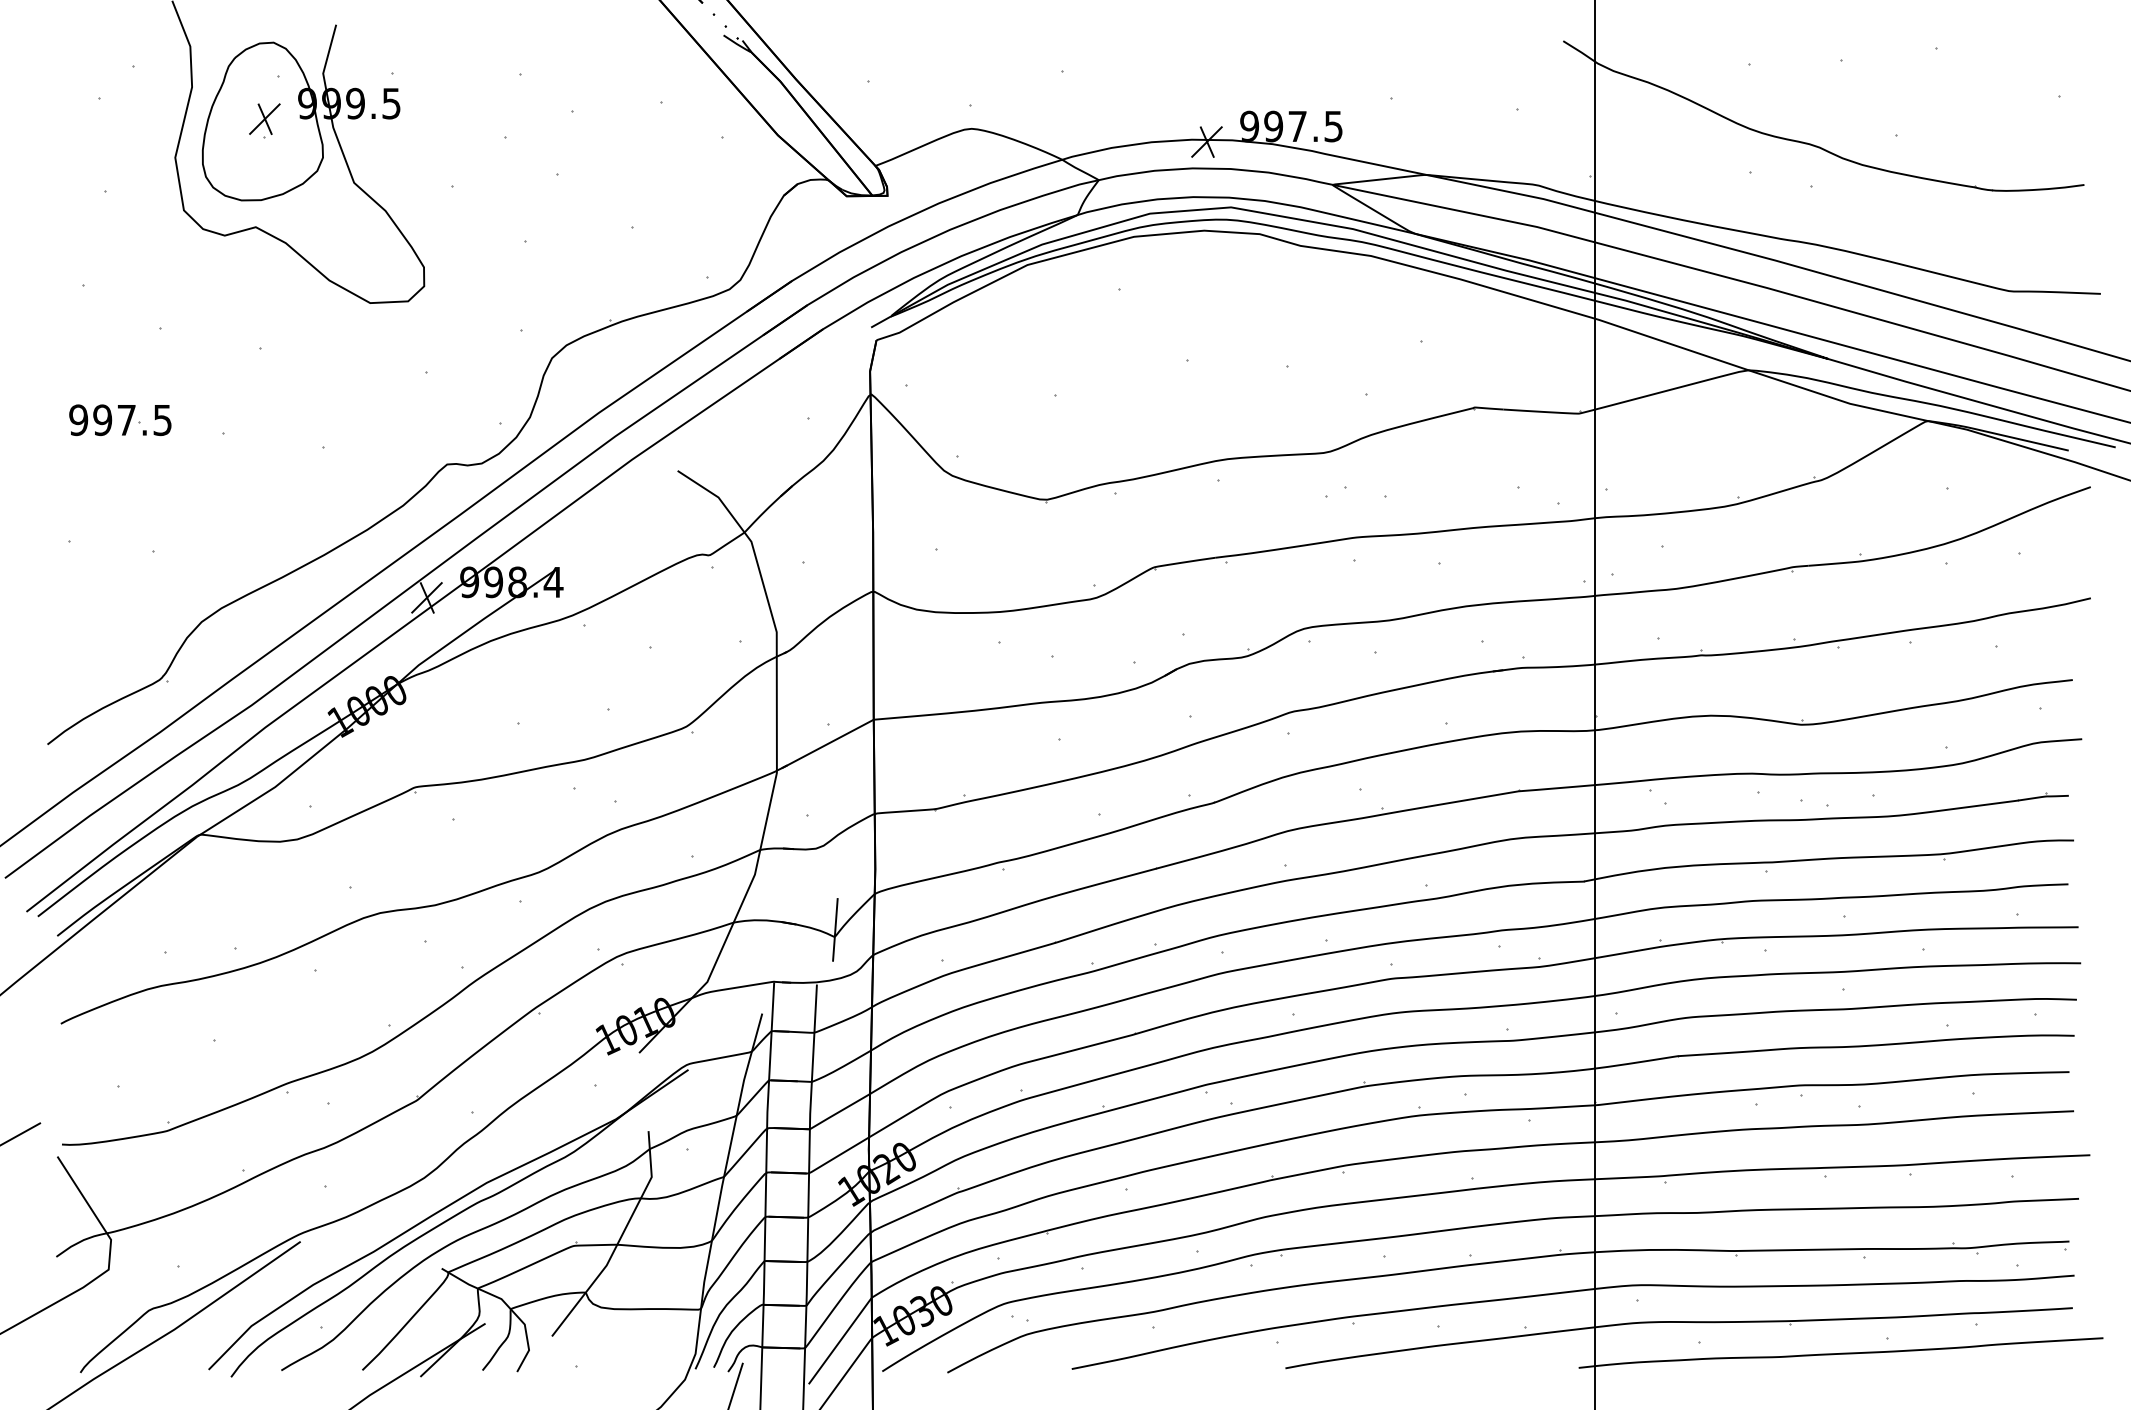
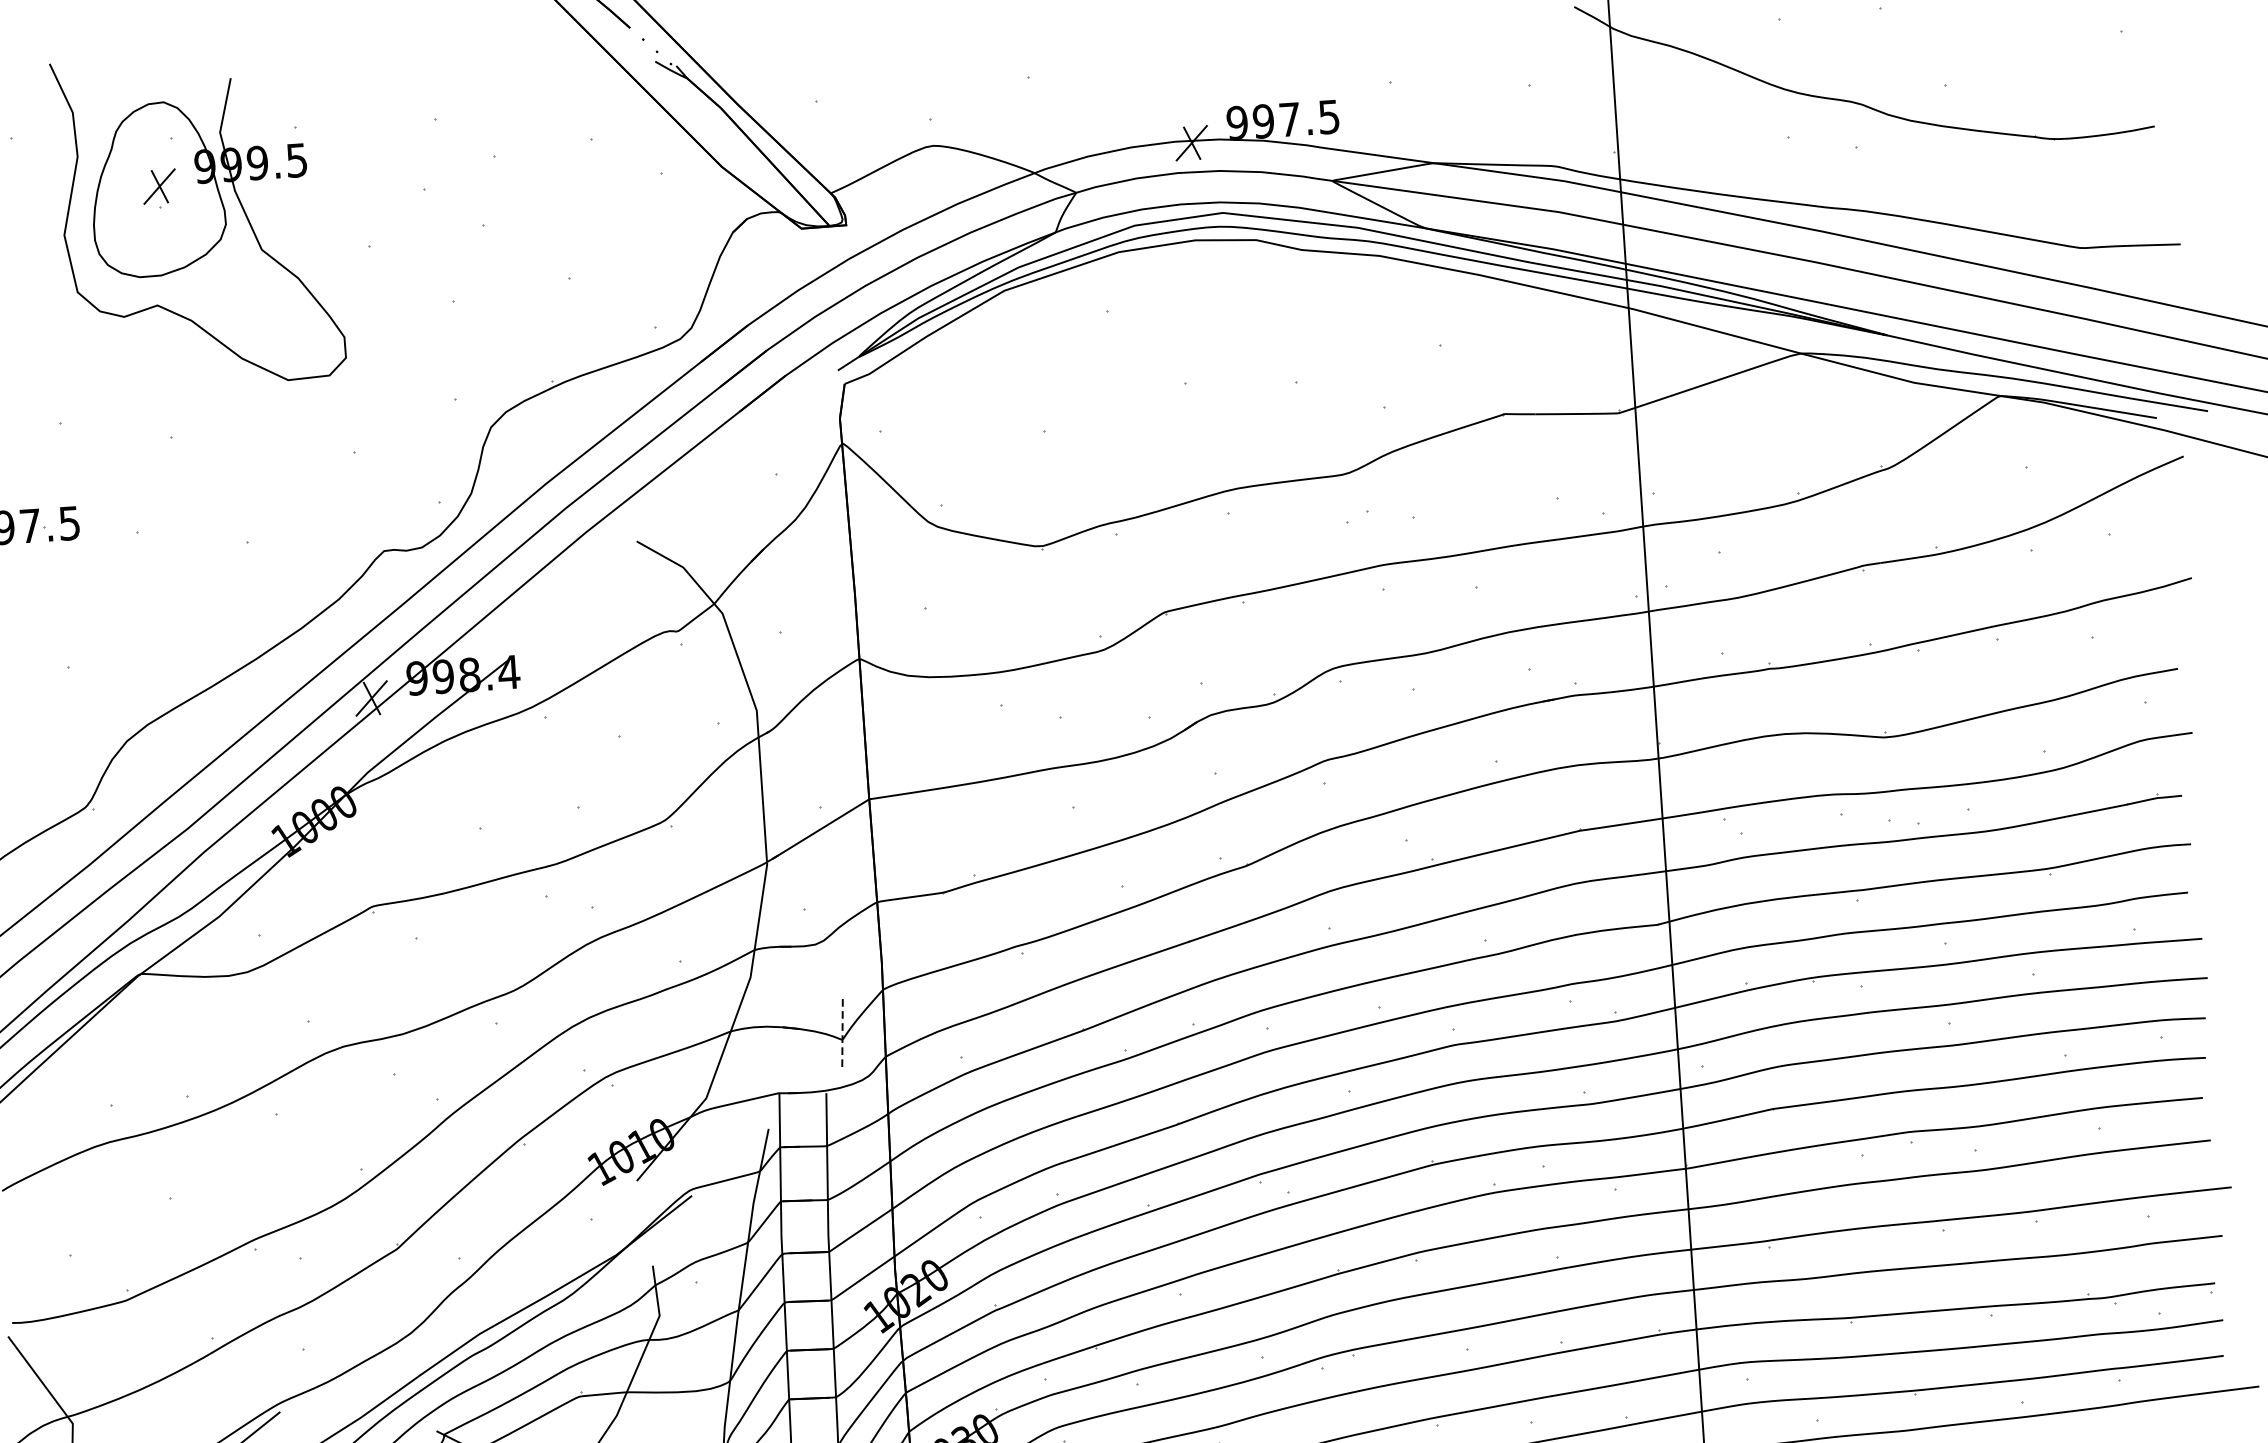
line: (835, 929) -> (842, 1031), solid -> dashed

